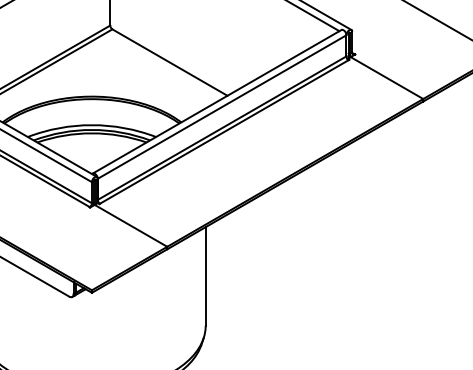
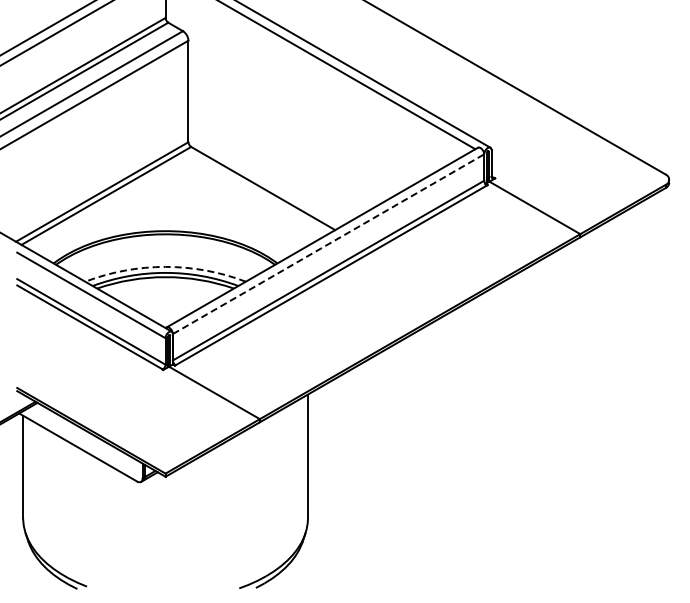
line: (222, 107) -> (328, 244), solid -> dashed
arc: (91, 124) -> (165, 266), solid -> dashed

